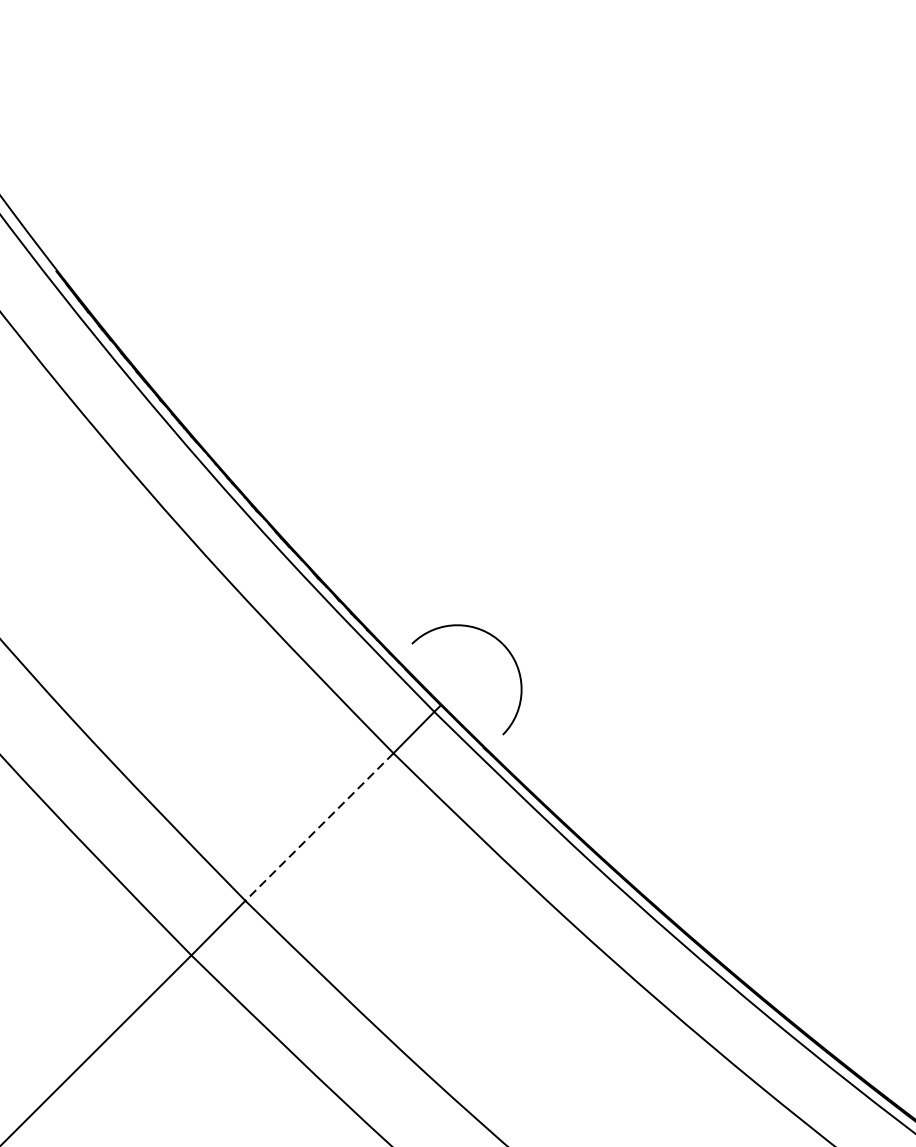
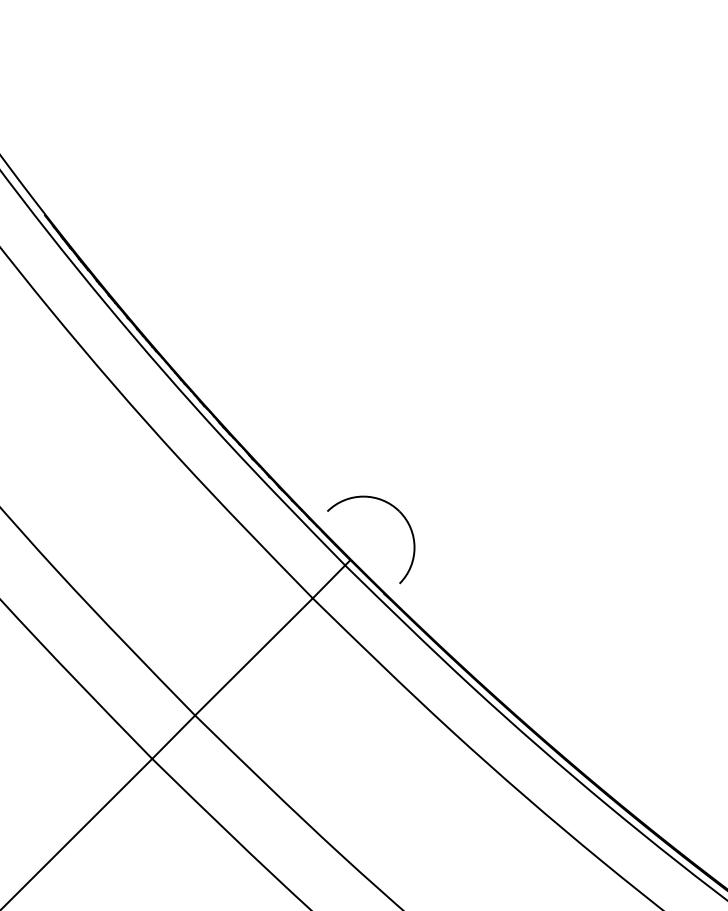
line: (318, 827) -> (253, 657), dashed -> solid

